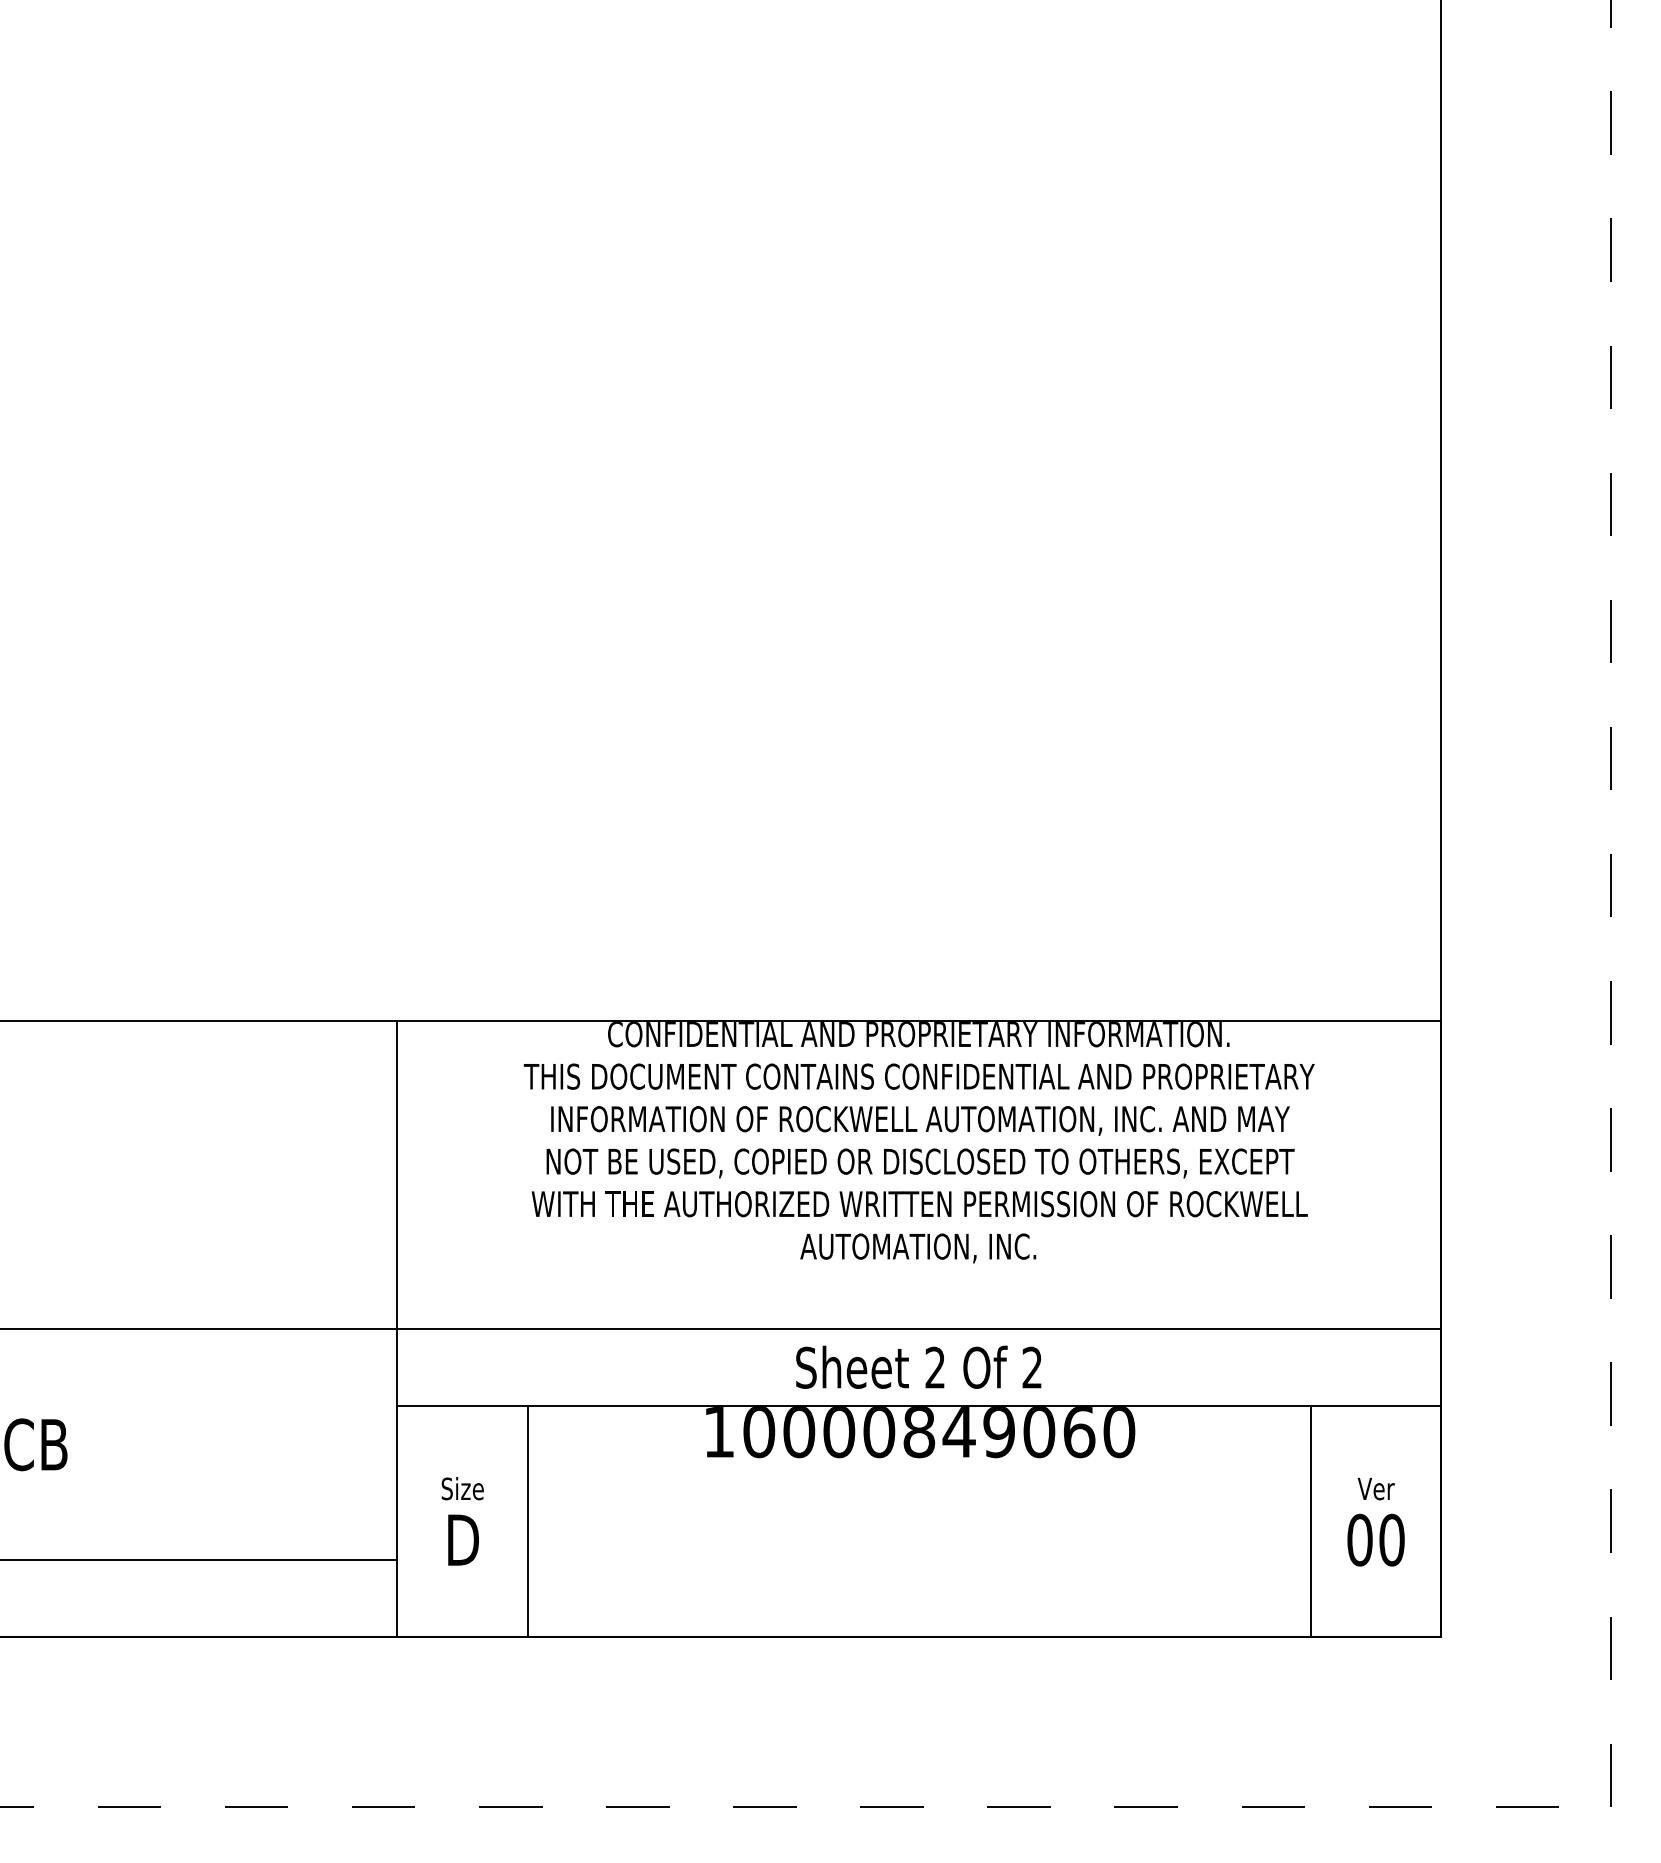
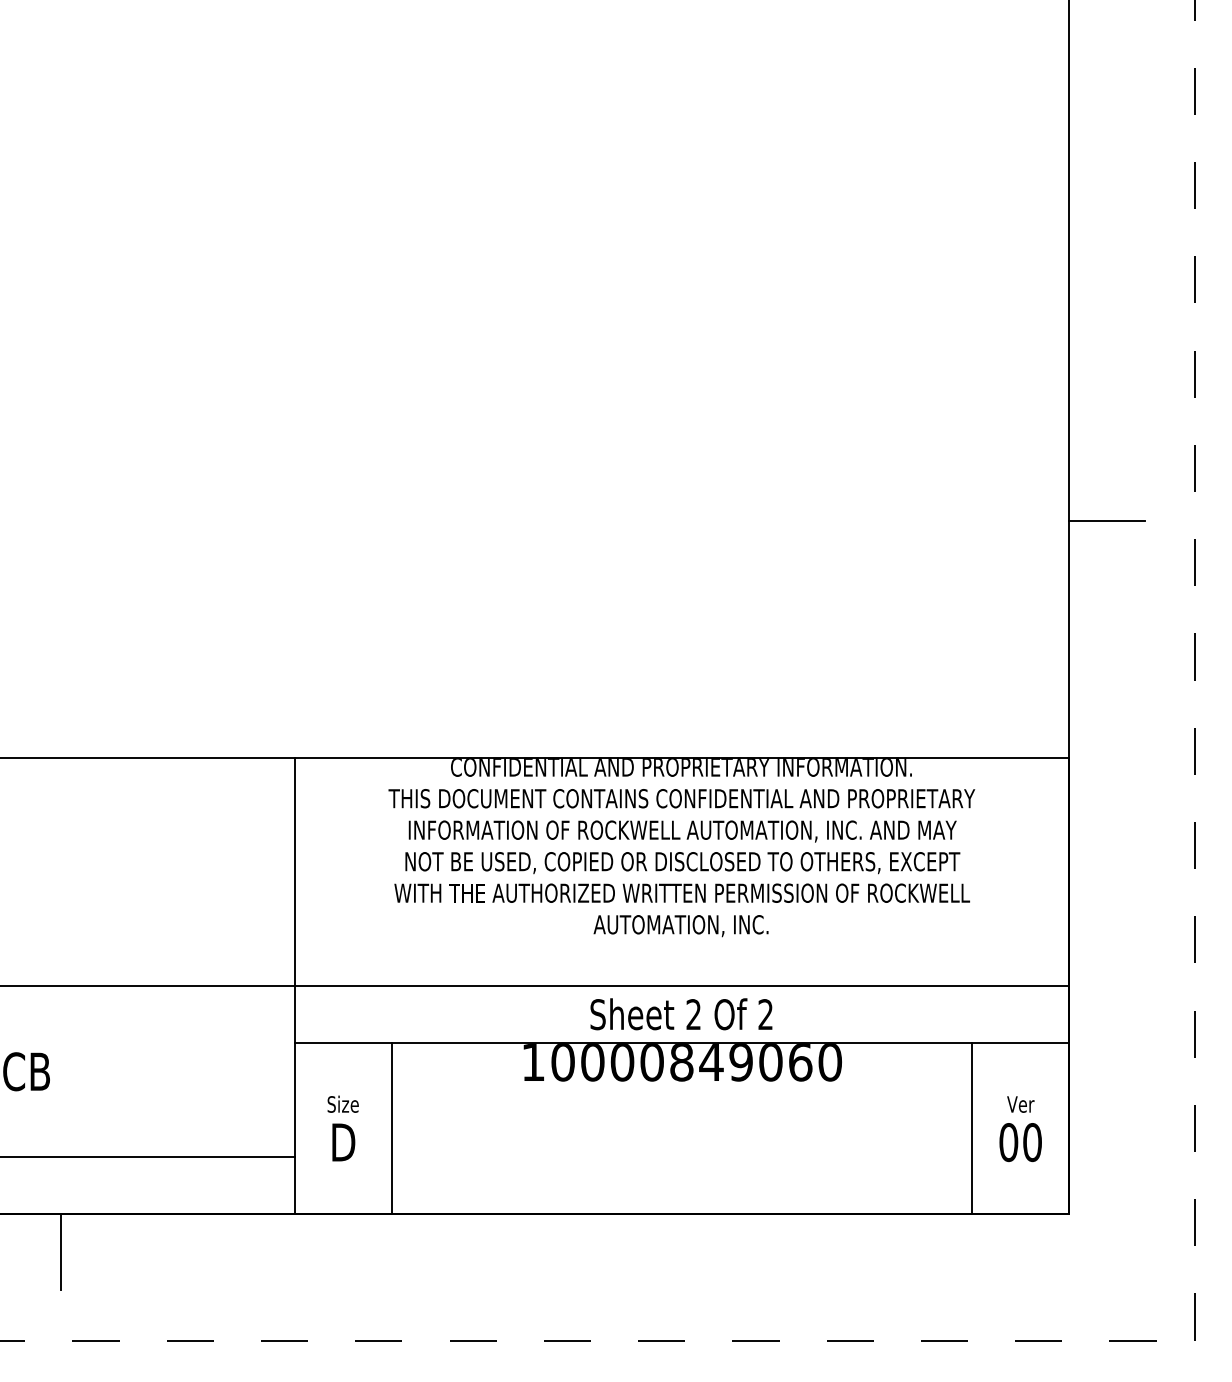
line: (1491, 702) -> (1106, 521), added
line: (81, 1688) -> (60, 1252), added

